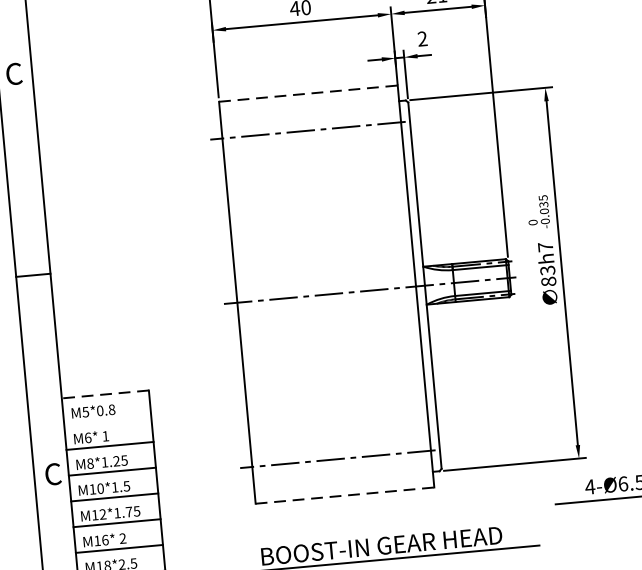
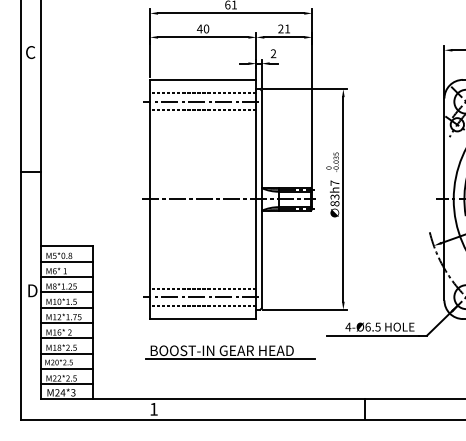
line: (308, 92) -> (203, 79), dashed -> solid
line: (310, 116) -> (203, 93), added
line: (313, 145) -> (203, 110), added
line: (105, 394) -> (67, 246), dashed -> solid
line: (108, 419) -> (67, 261), added
line: (340, 444) -> (203, 288), added
line: (343, 472) -> (203, 305), added
text: (53, 473) -> (32, 290), C -> D
line: (345, 496) -> (203, 319), dashed -> solid

